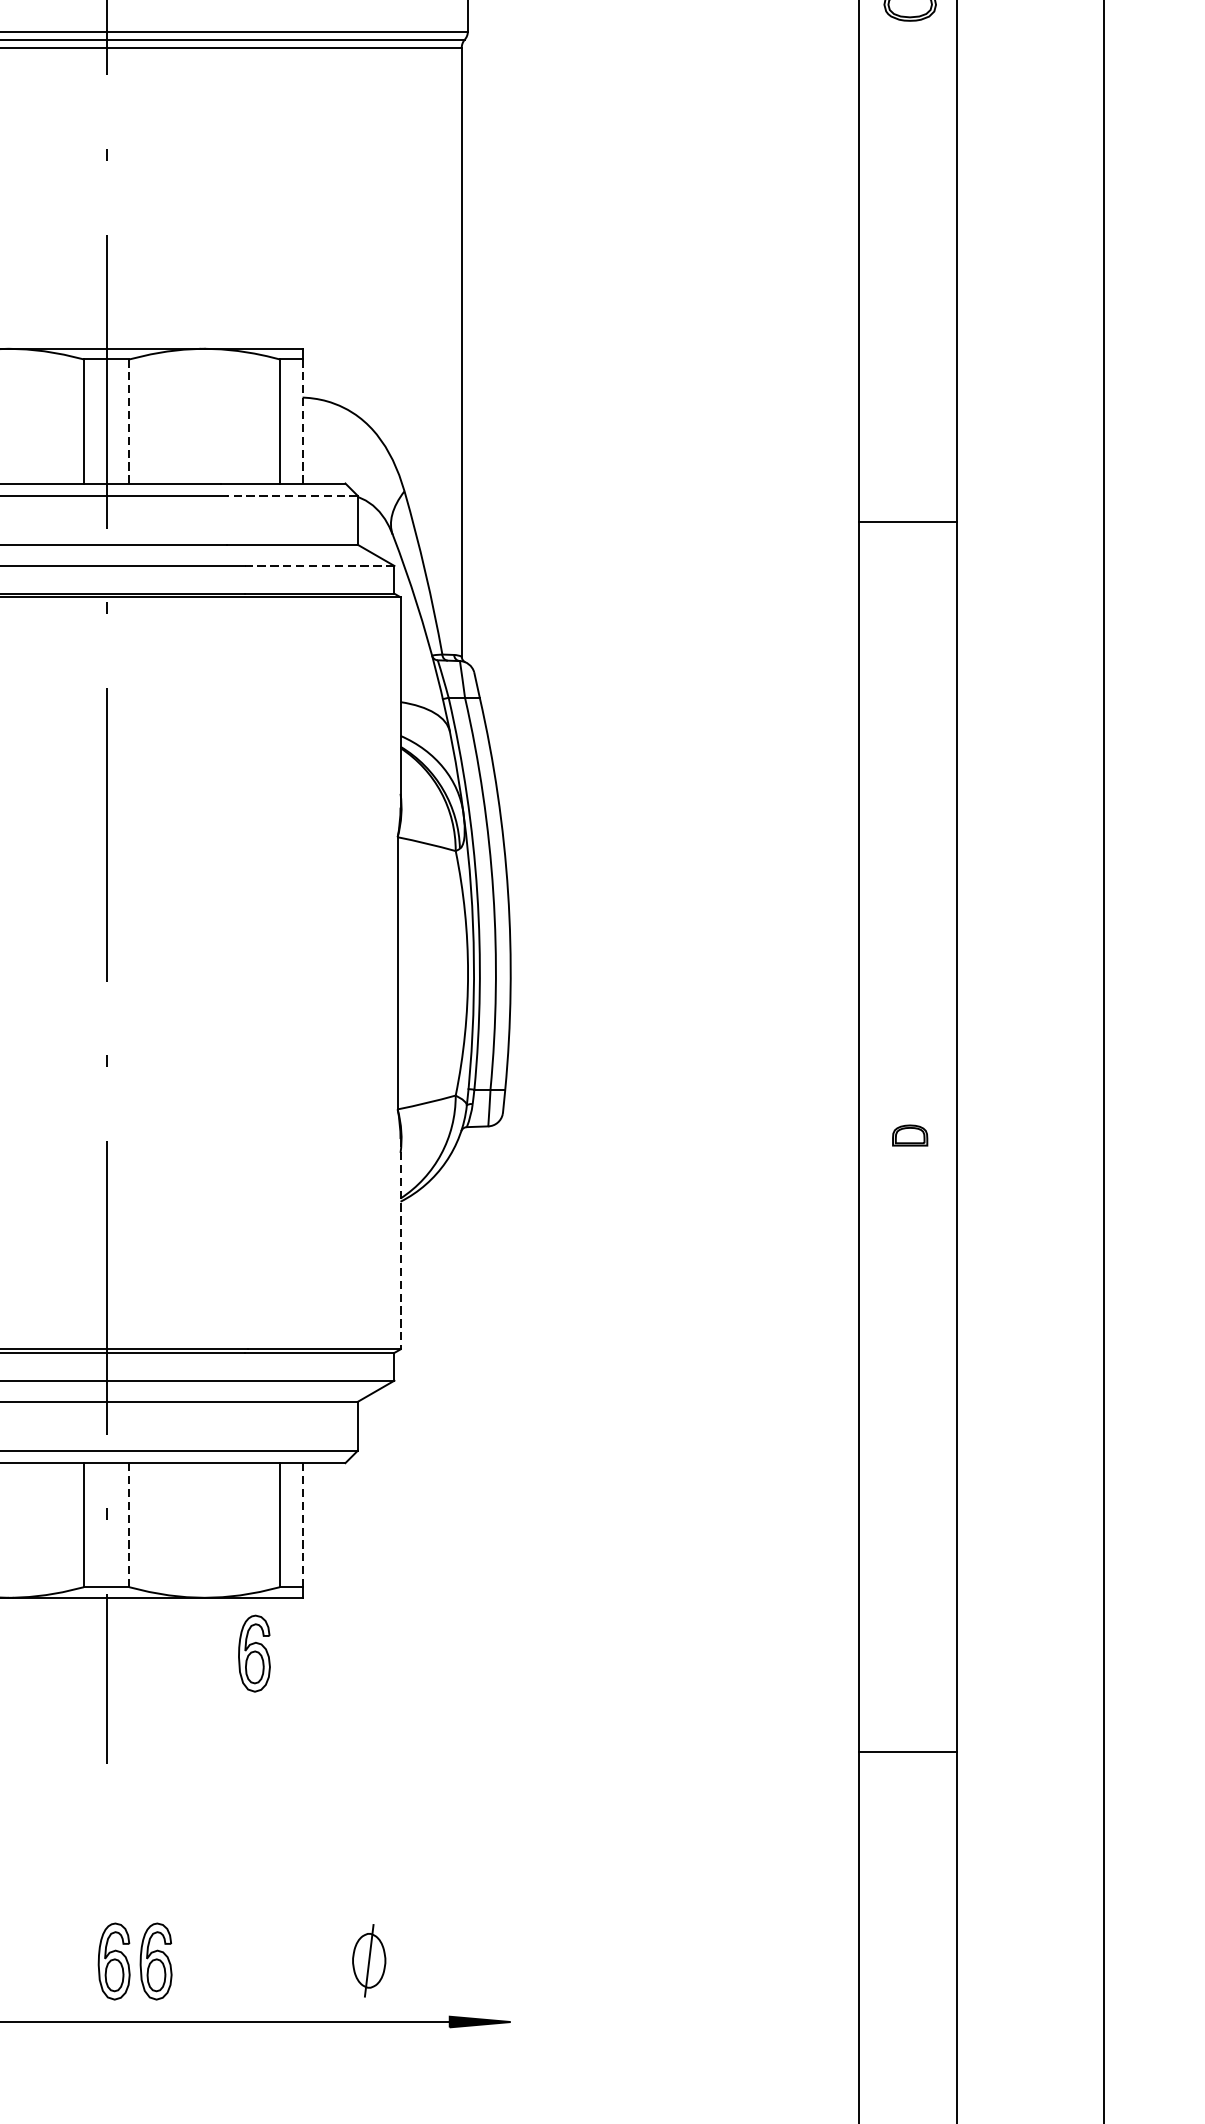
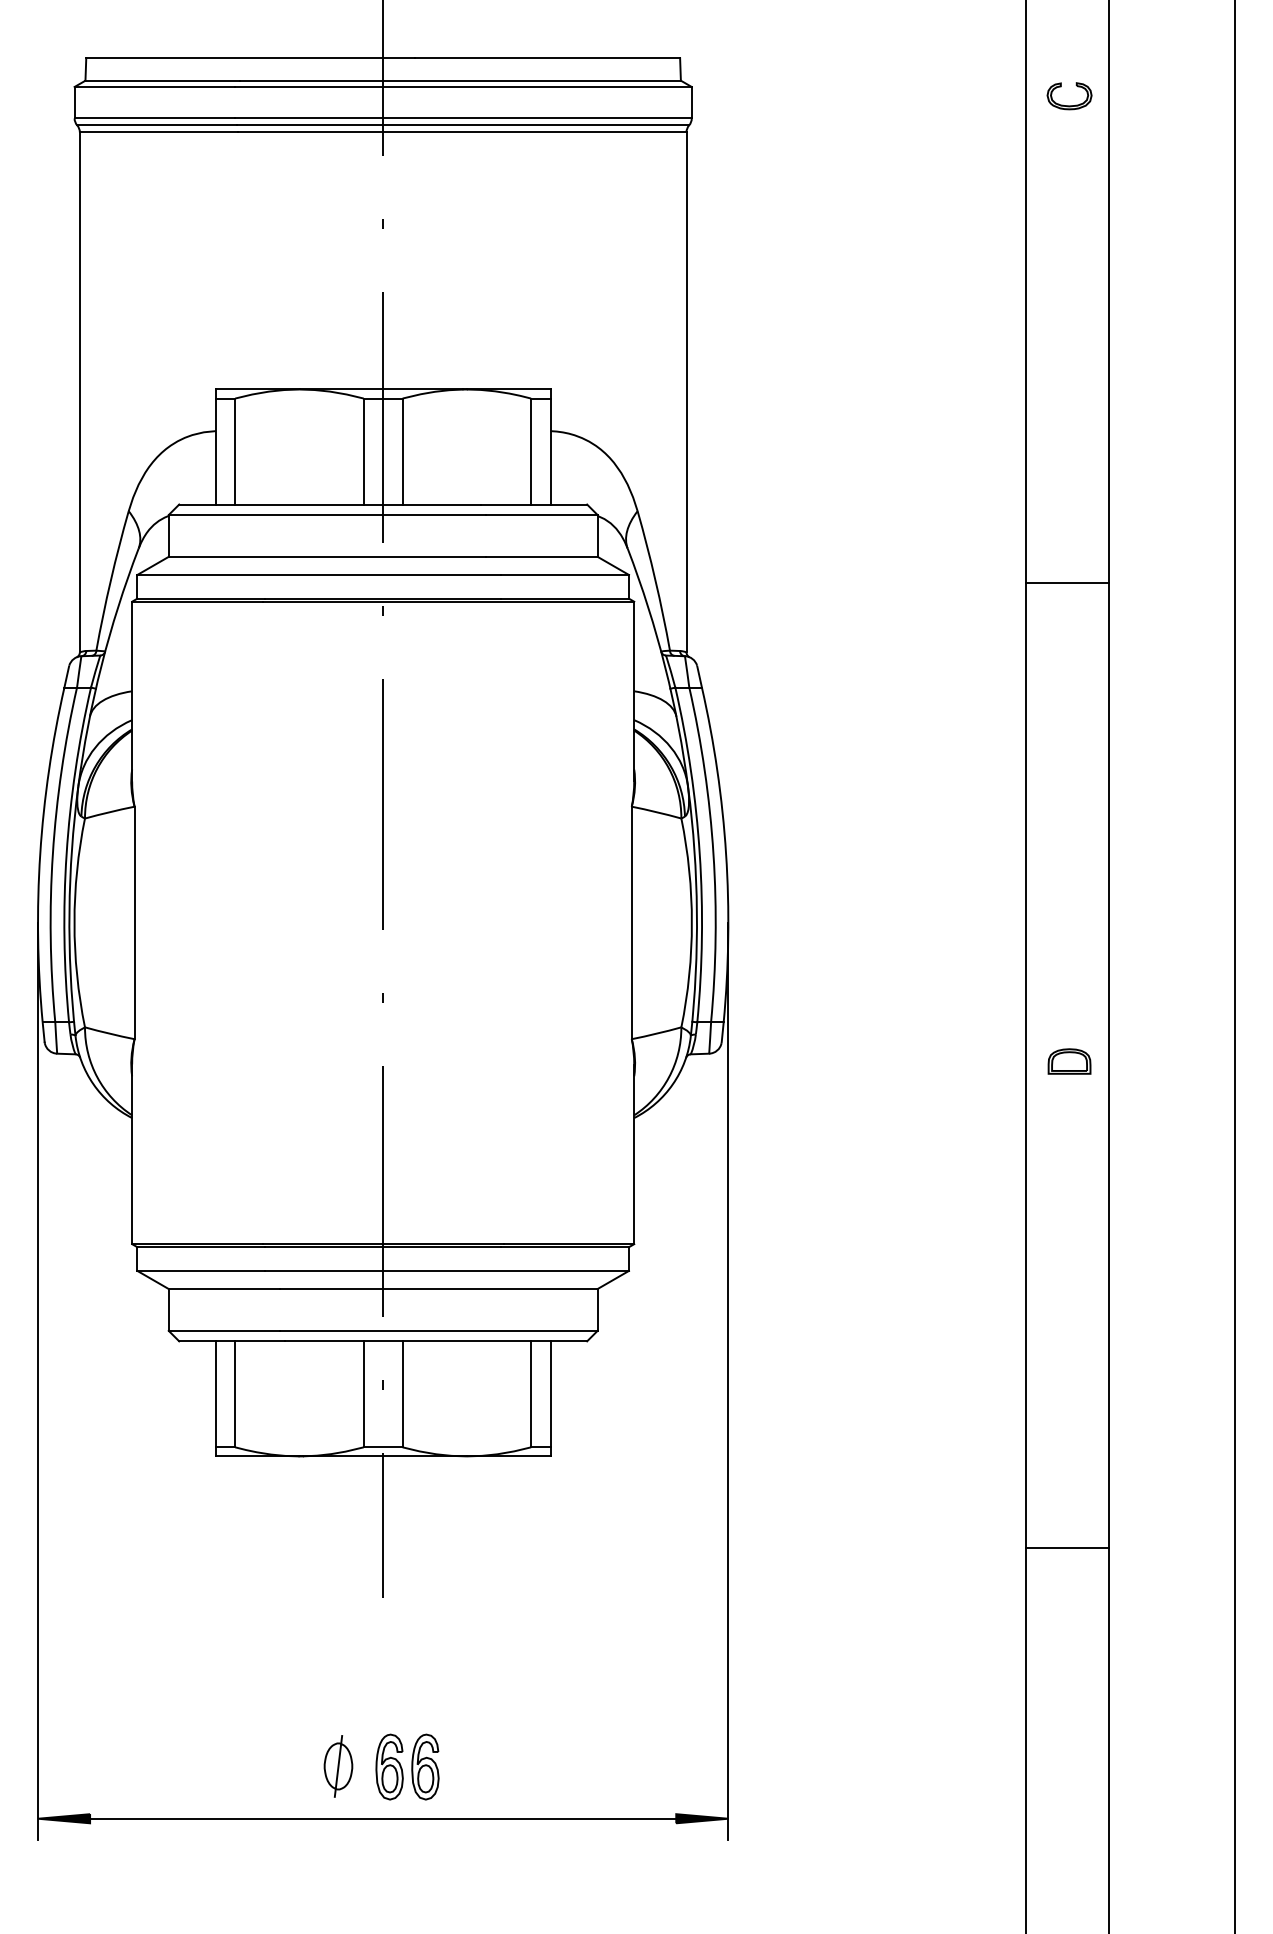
line: (129, 421) -> (402, 451), dashed -> solid
line: (302, 421) -> (550, 451), dashed -> solid
line: (291, 496) -> (541, 515), dashed -> solid
line: (907, 522) -> (1067, 582), moved
line: (320, 565) -> (565, 574), dashed -> solid
part: (910, 1135) -> (1069, 1061), size x1.43
line: (400, 1244) -> (634, 1154), dashed -> solid
line: (510, 1508) -> (728, 1380), added
line: (129, 1525) -> (402, 1394), dashed -> solid
line: (302, 1525) -> (550, 1394), dashed -> solid
part: (254, 1652) -> (509, 1503), removed
line: (907, 1752) -> (1067, 1548), moved
part: (369, 1960) -> (338, 1766), moved

